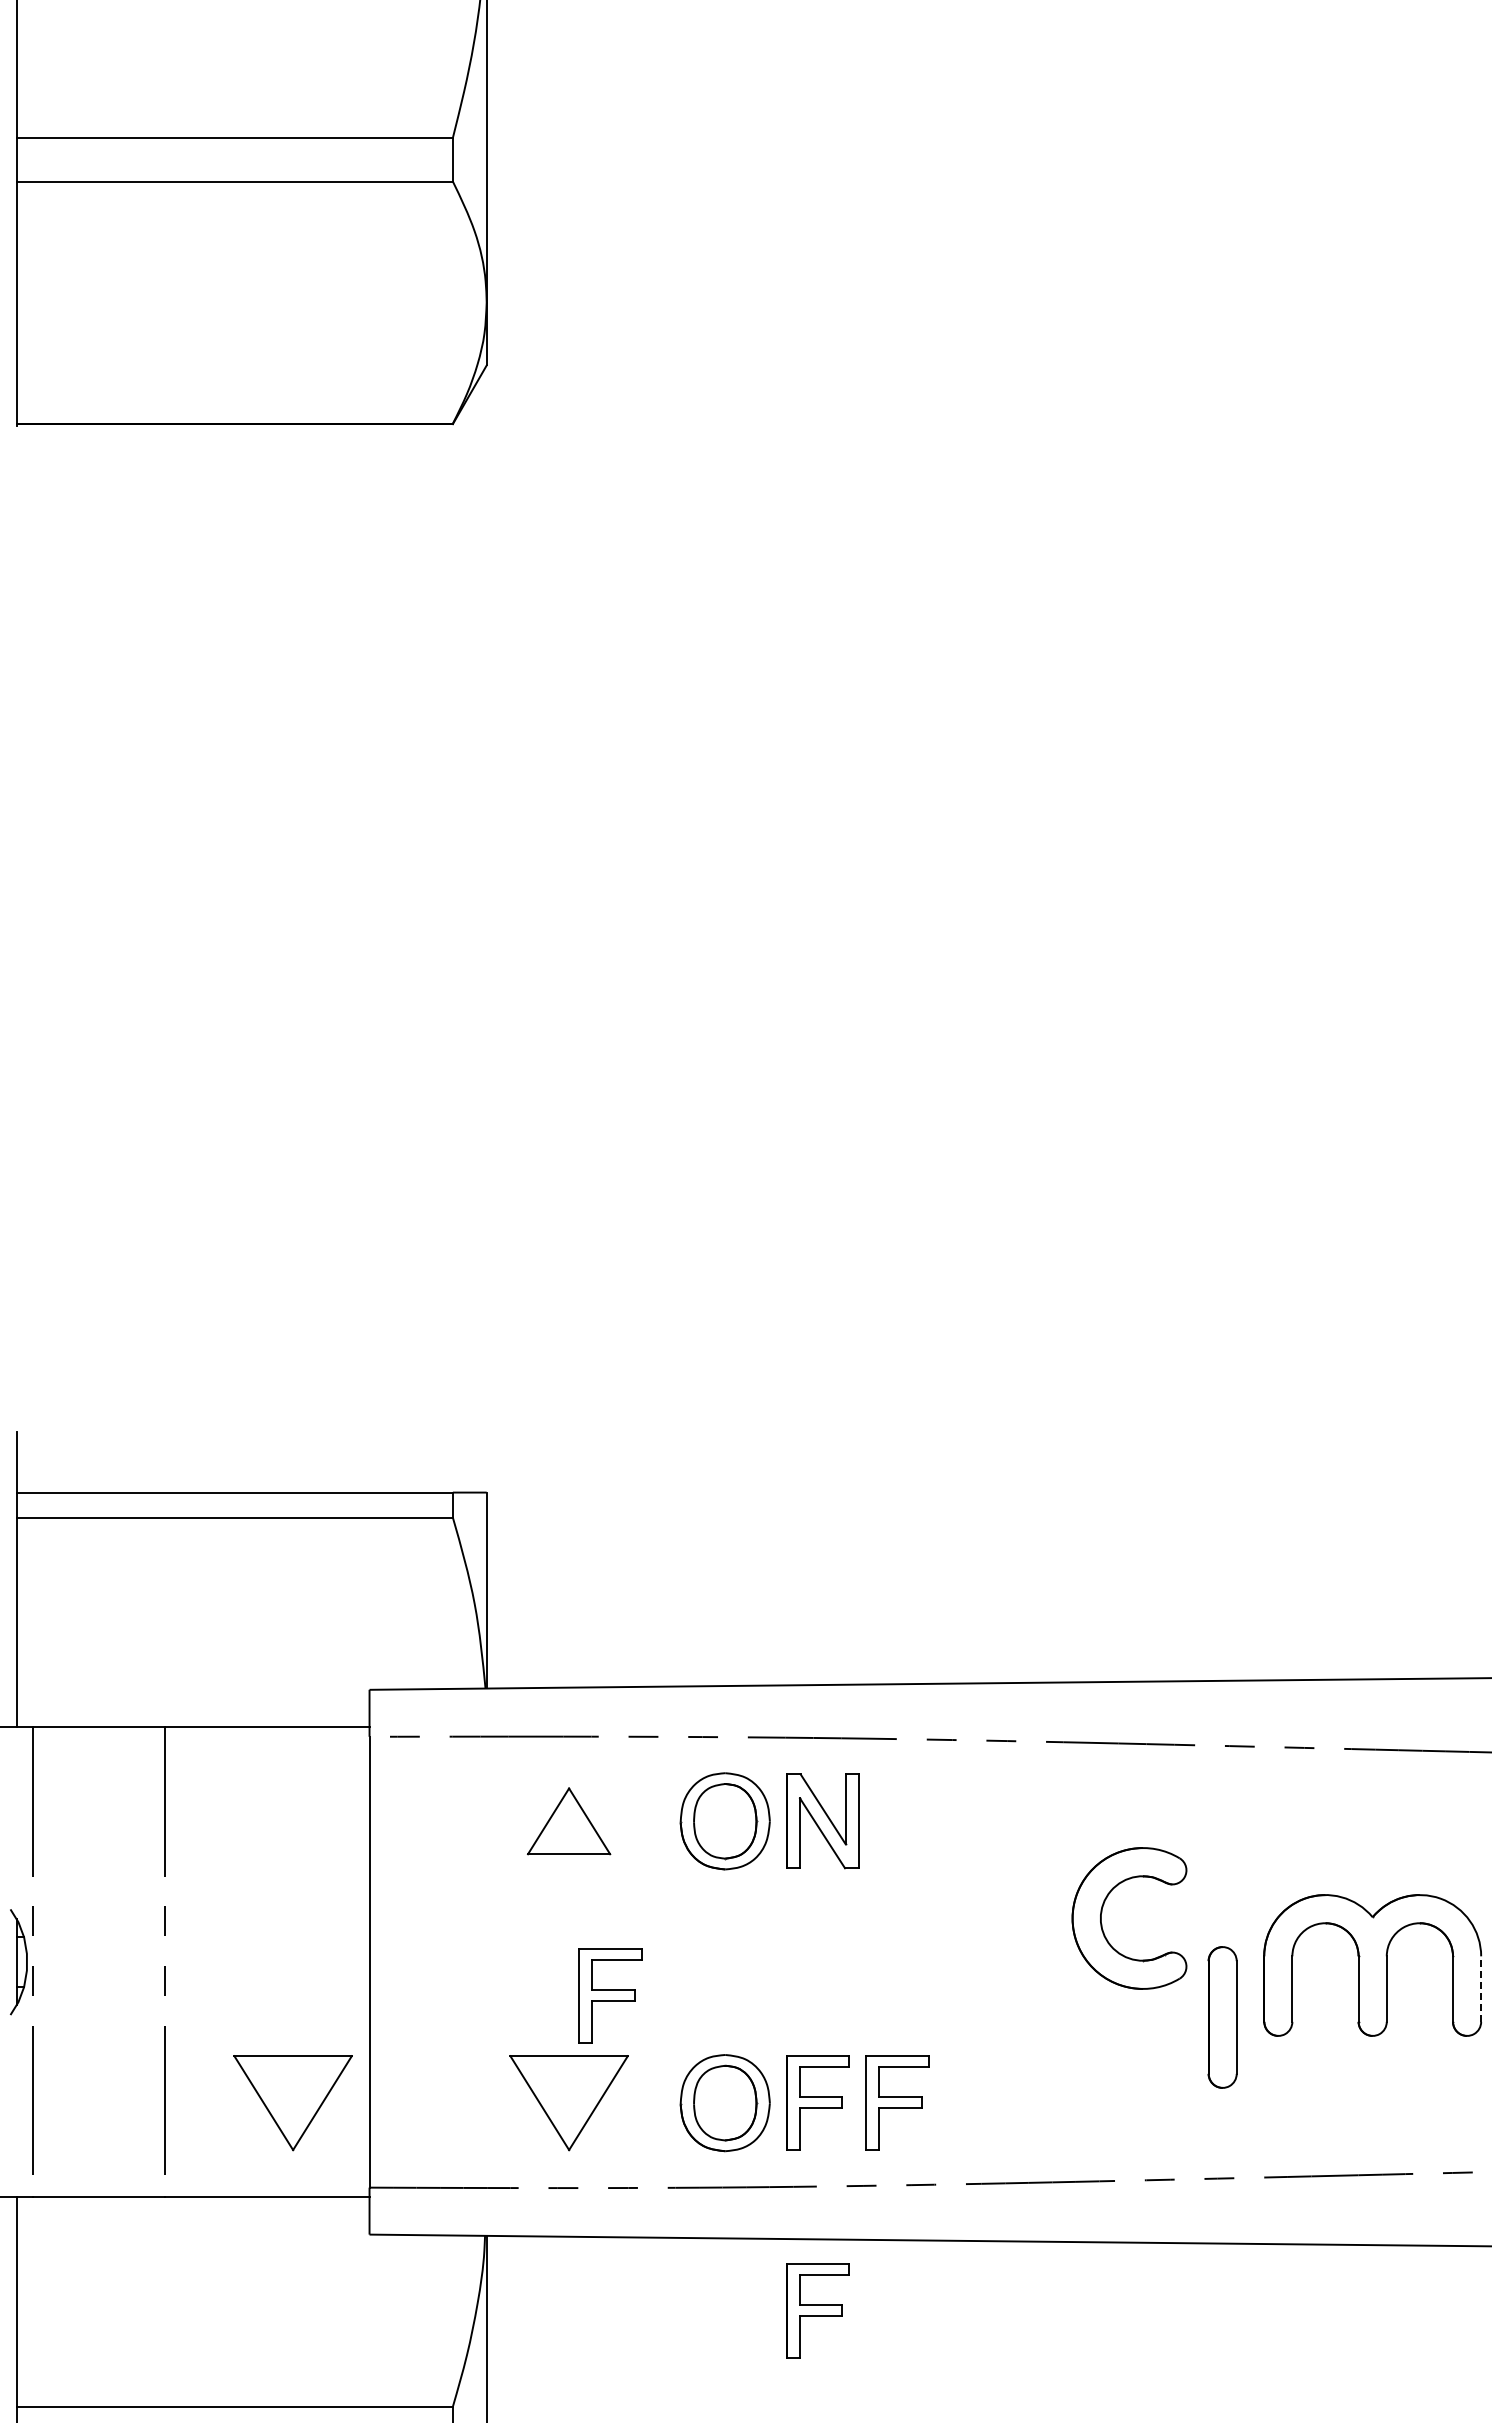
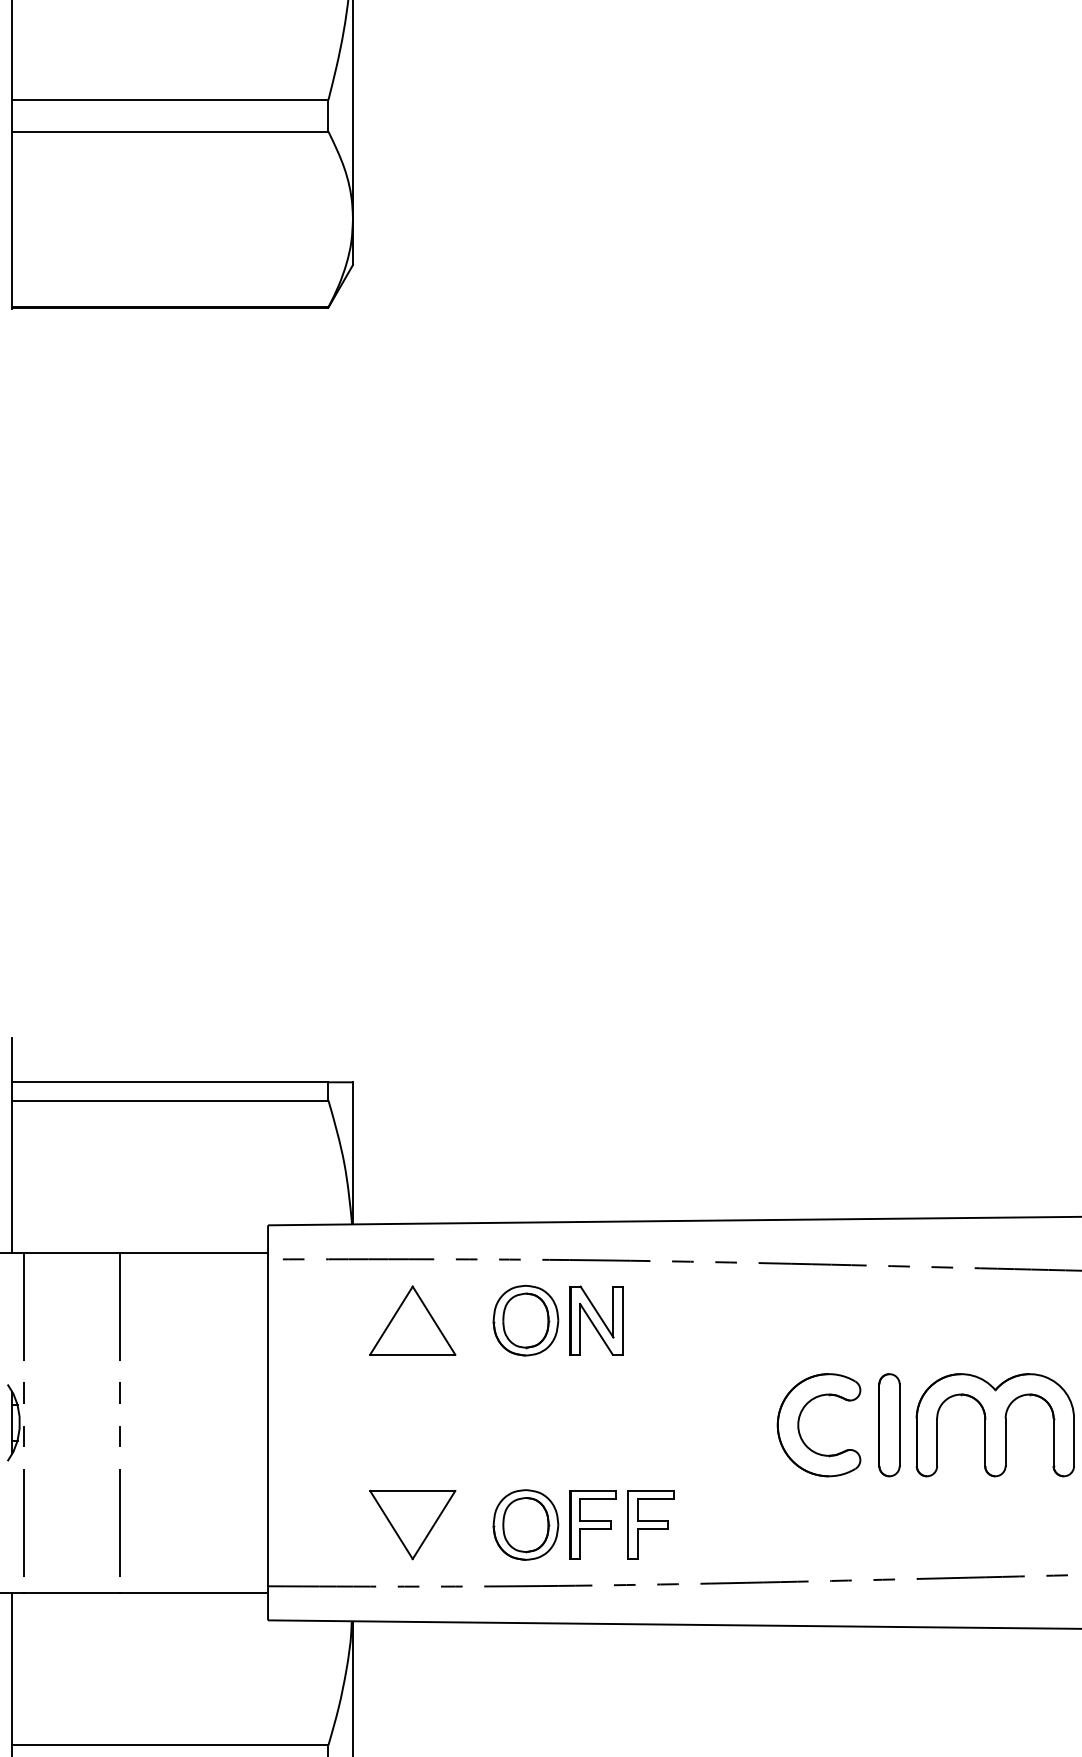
part: (568, 1821) -> (412, 1320), size x1.43
part: (1102, 1912) -> (799, 1420), moved
line: (1481, 1989) -> (1074, 1442), dashed -> solid
part: (610, 1995) -> (442, 1446), removed
part: (1222, 2017) -> (889, 1425), moved
part: (292, 2103) -> (212, 1525), removed
part: (817, 2310) -> (592, 1675), removed

